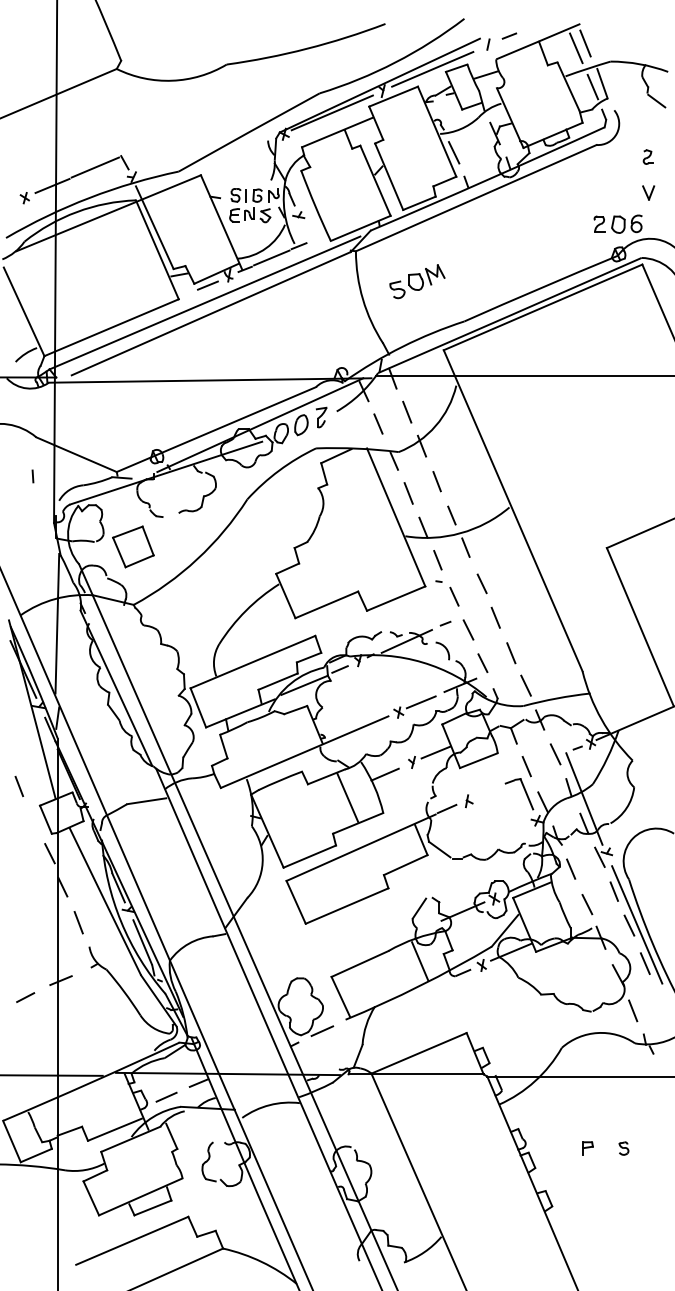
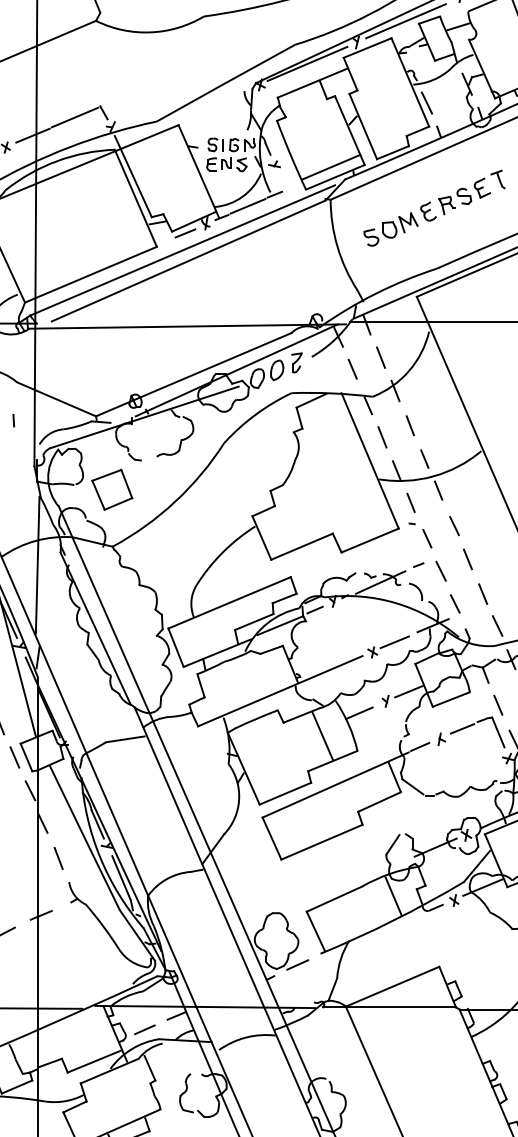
line: (356, 217) -> (331, 166), added
part: (490, 246) -> (462, 195), added
line: (490, 790) -> (462, 728), added
line: (33, 819) -> (14, 757), added

